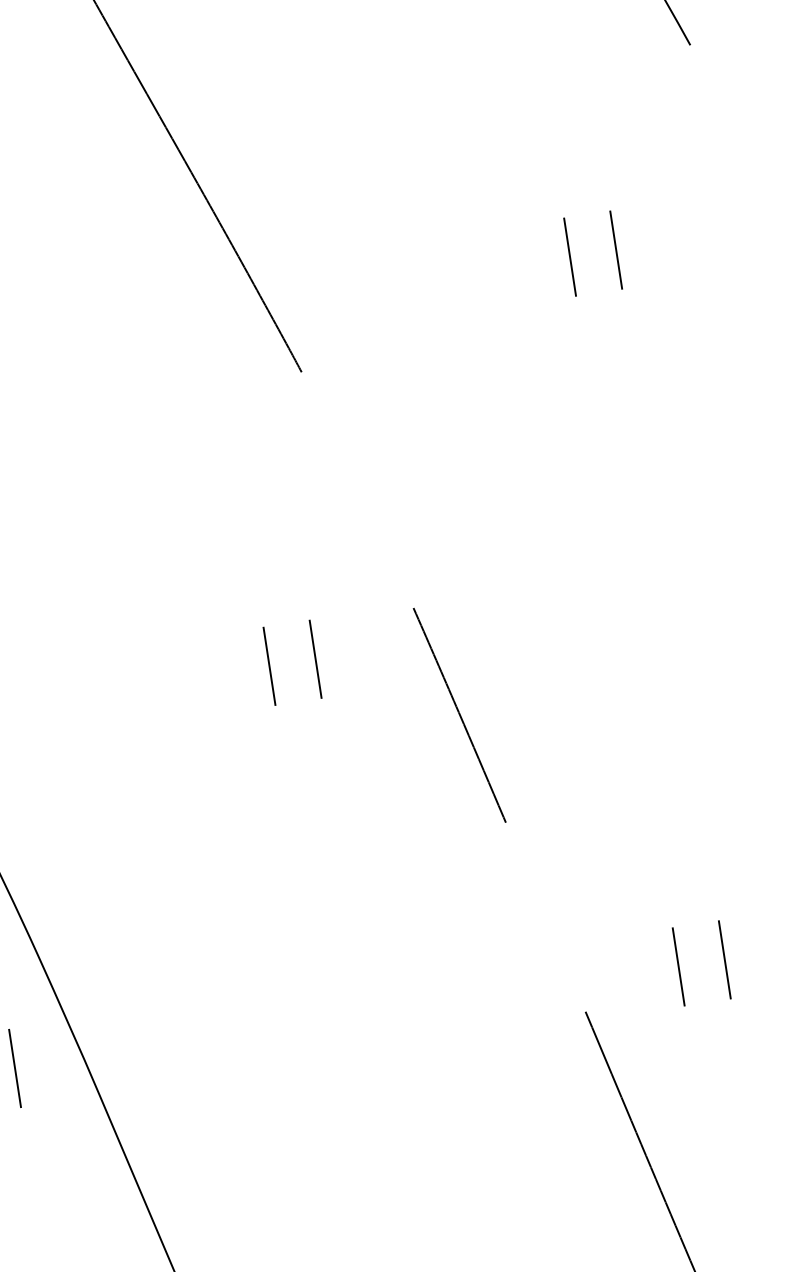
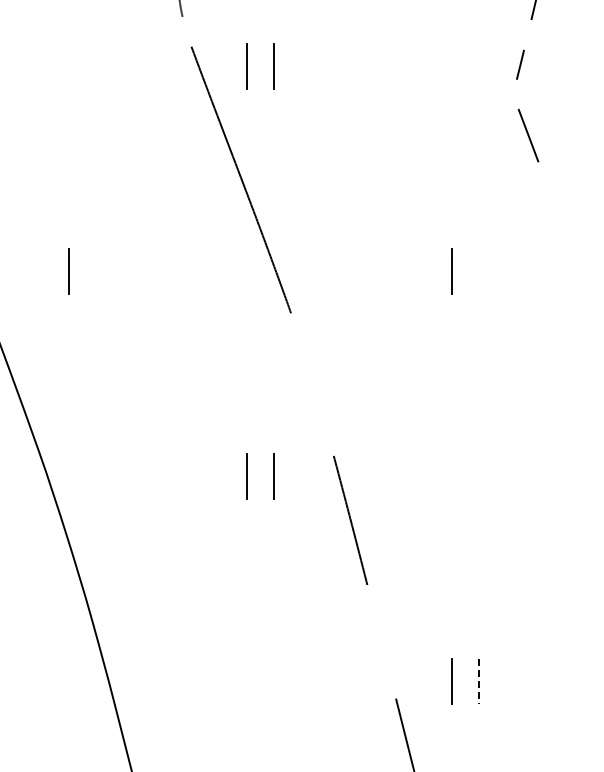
line: (617, 250) -> (479, 271), removed
line: (725, 960) -> (479, 681), solid -> dashed
line: (15, 1068) -> (69, 681), removed

